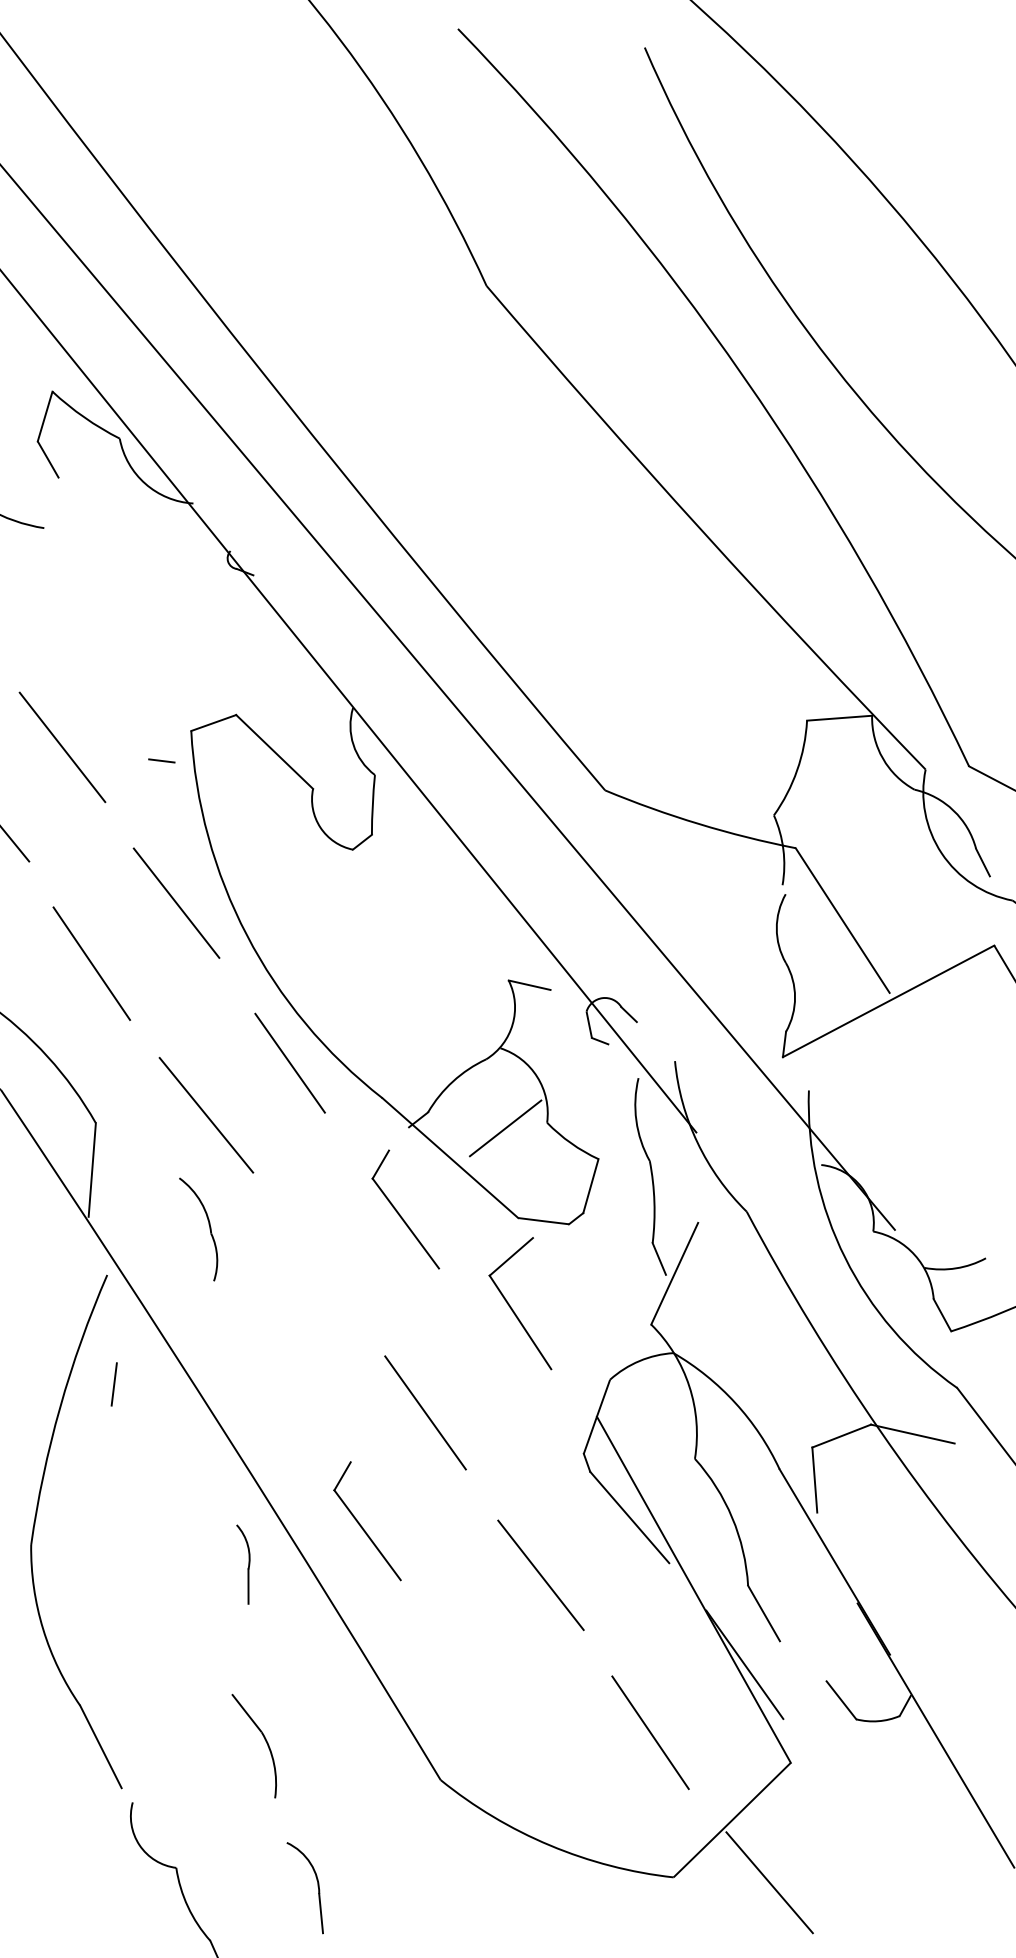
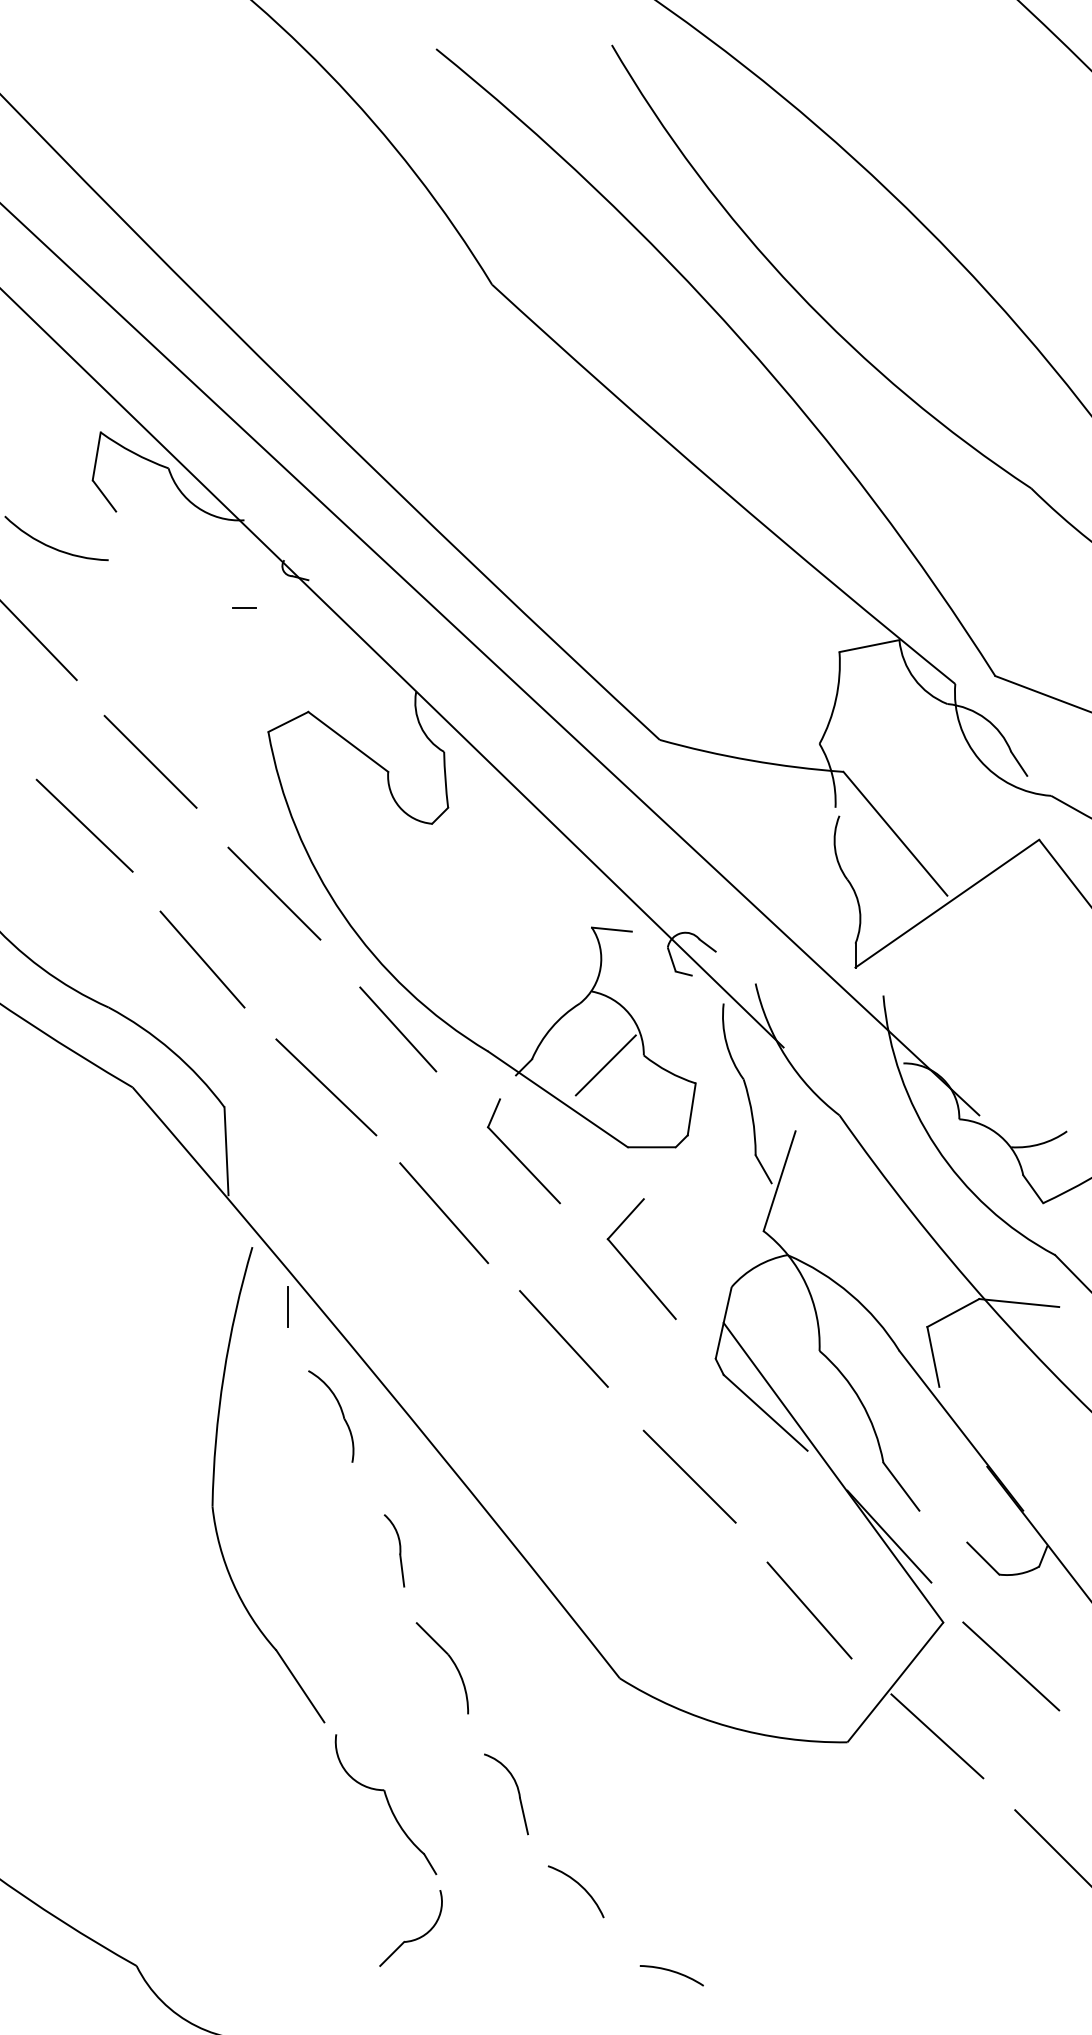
line: (161, 760) -> (244, 607), moved
part: (208, 1227) -> (341, 1413), moved
line: (315, 1264) -> (444, 1213), added
part: (513, 1309) -> (633, 1267), moved
line: (113, 1383) -> (287, 1306), moved
part: (361, 1525) -> (517, 1450), removed
part: (242, 1564) -> (394, 1550), moved
line: (857, 1818) -> (1011, 1666), added

